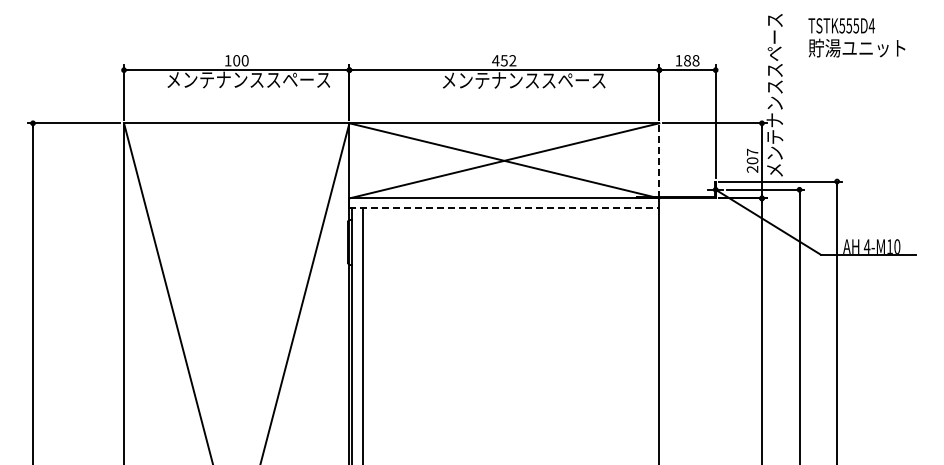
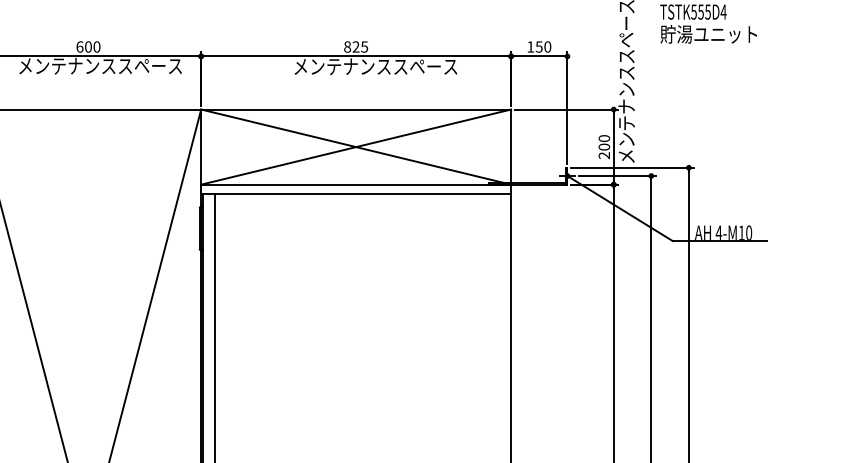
text: (227, 60) -> (79, 46), 100 -> 600
text: (504, 60) -> (356, 46), 452 -> 825
text: (691, 60) -> (543, 46), 188 -> 150
text: (752, 151) -> (604, 137), 207 -> 200
line: (659, 160) -> (511, 146), dashed -> solid
line: (504, 208) -> (356, 194), dashed -> solid

